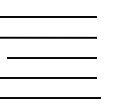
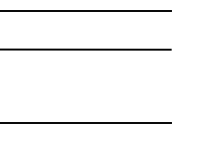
line: (51, 57) -> (89, 85), removed

